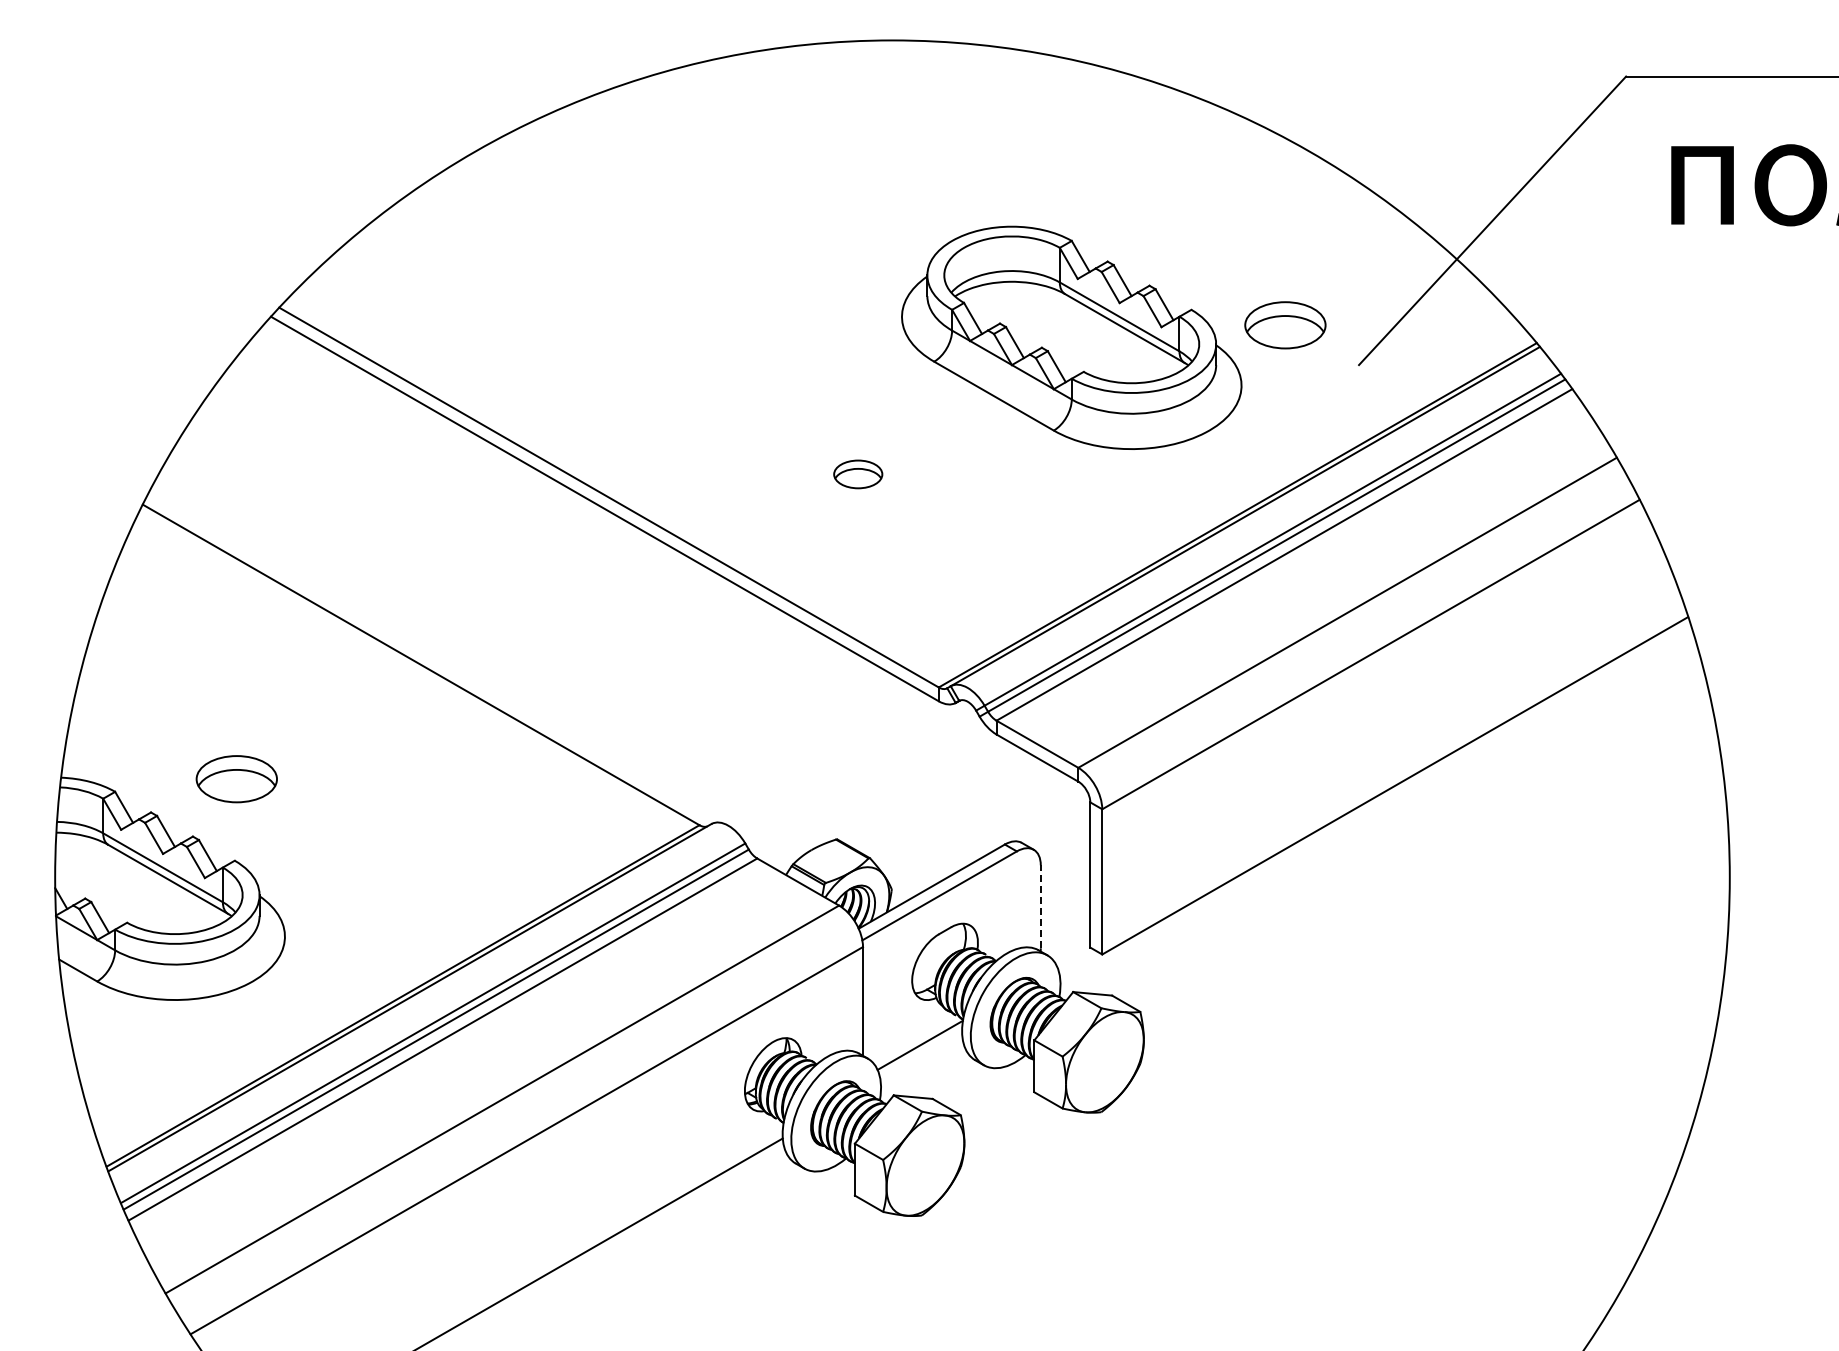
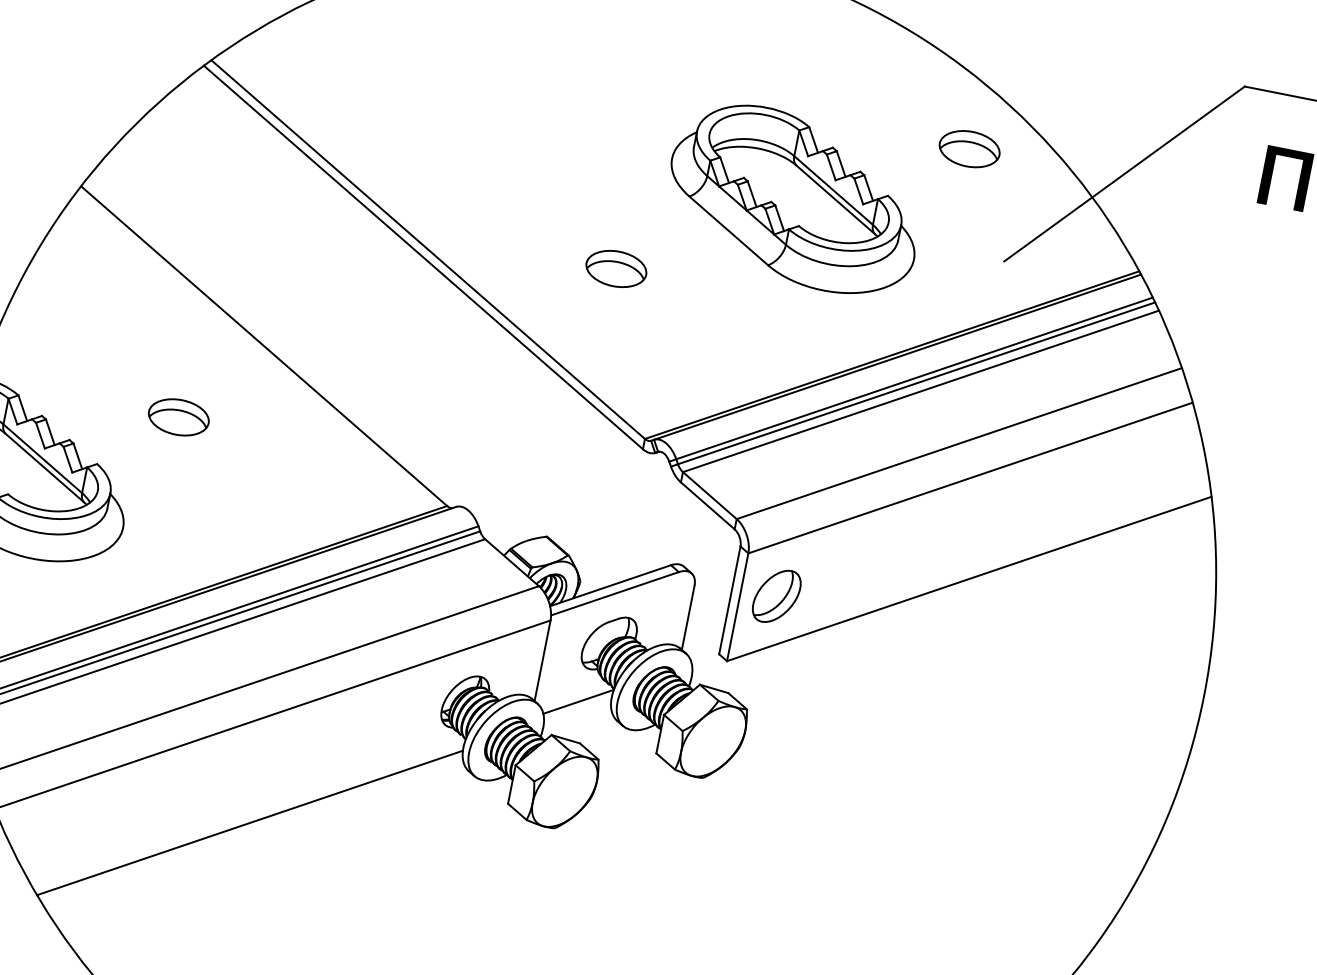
part: (1285, 325) -> (969, 149), moved
part: (858, 474) -> (616, 269), size x1.67
part: (236, 779) -> (178, 417), moved
part: (1149, 857) -> (776, 596), added
line: (1040, 906) -> (688, 616), dashed -> solid

